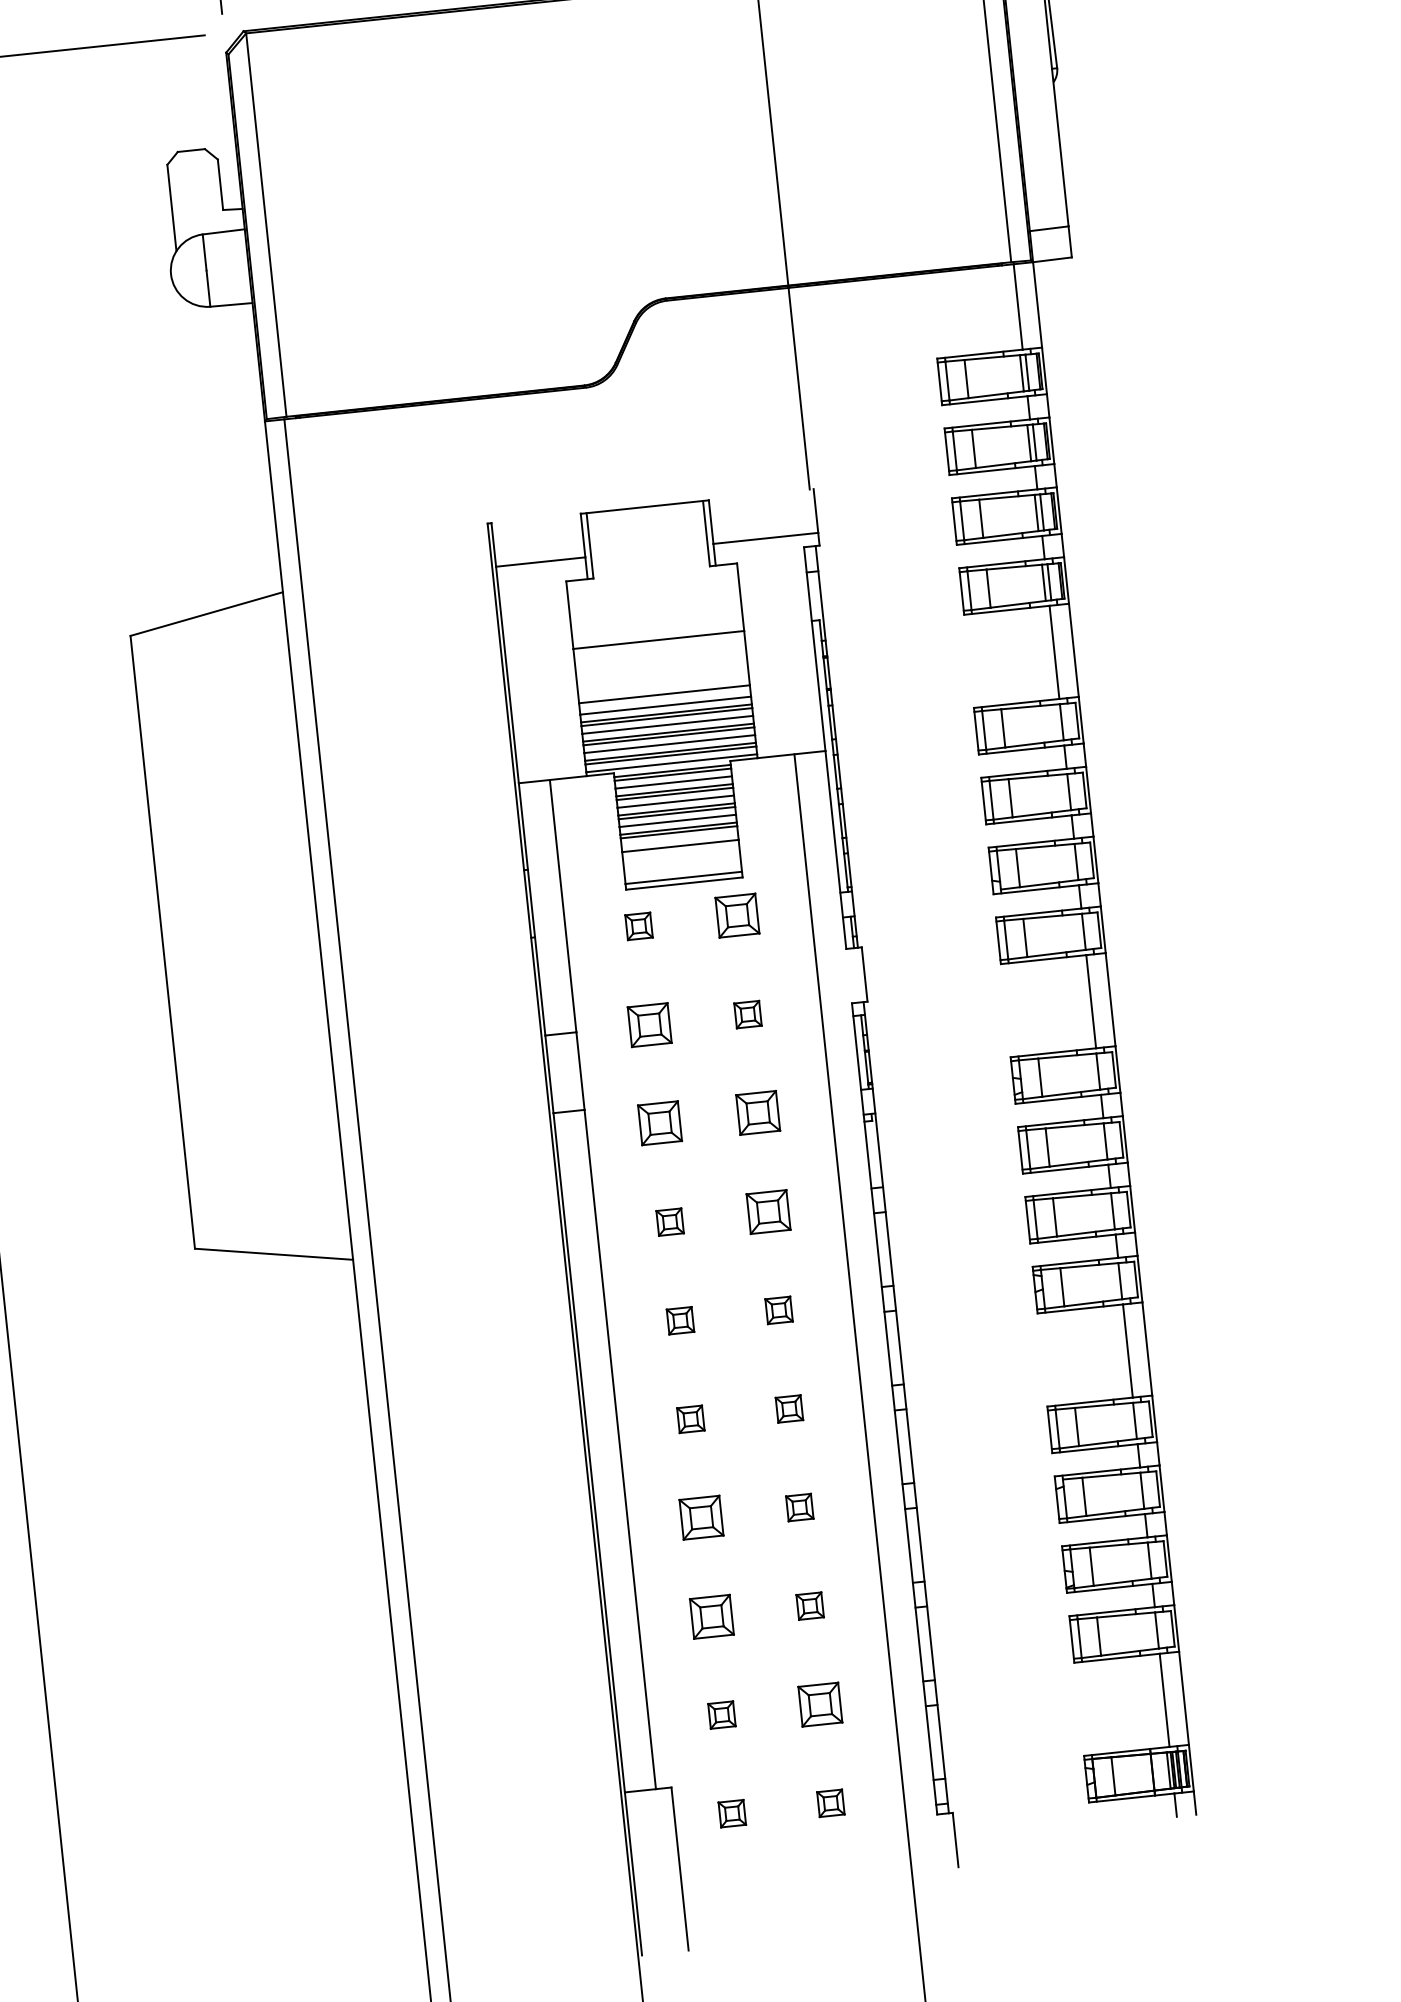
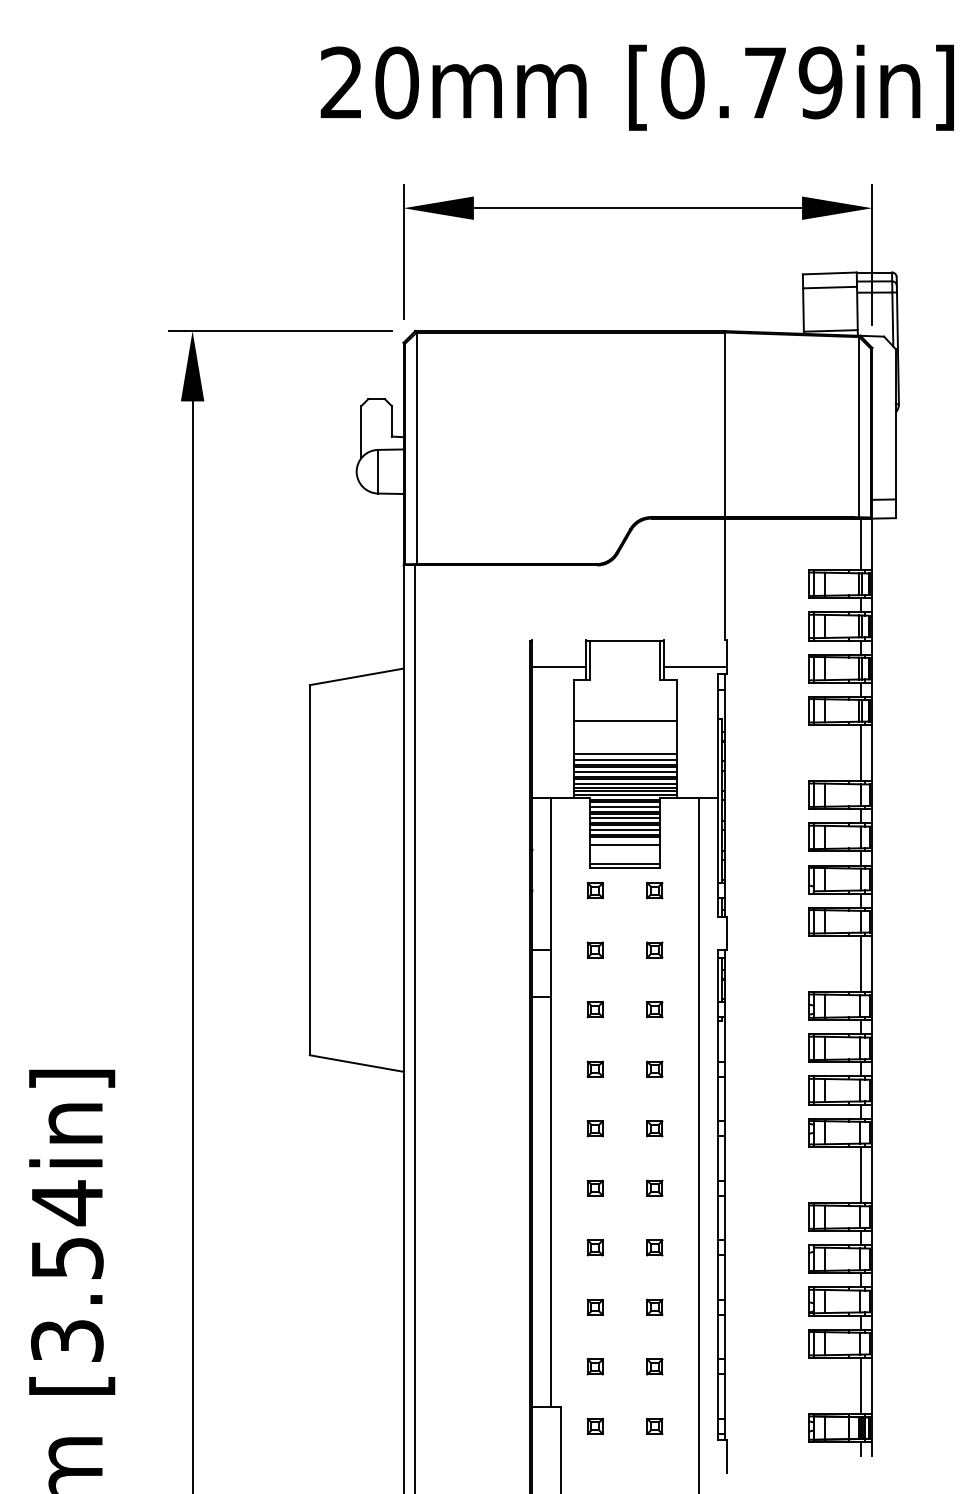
part: (737, 915) -> (654, 890), size x0.62
part: (647, 1024) -> (594, 949), size x0.62
part: (757, 1112) -> (654, 1009), size x0.62
part: (658, 1123) -> (594, 1009), size x0.62
part: (768, 1210) -> (654, 1068), size x0.62
part: (699, 1517) -> (594, 1247), size x0.62
part: (710, 1615) -> (594, 1306), size x0.62
part: (819, 1704) -> (654, 1366), size x0.62

